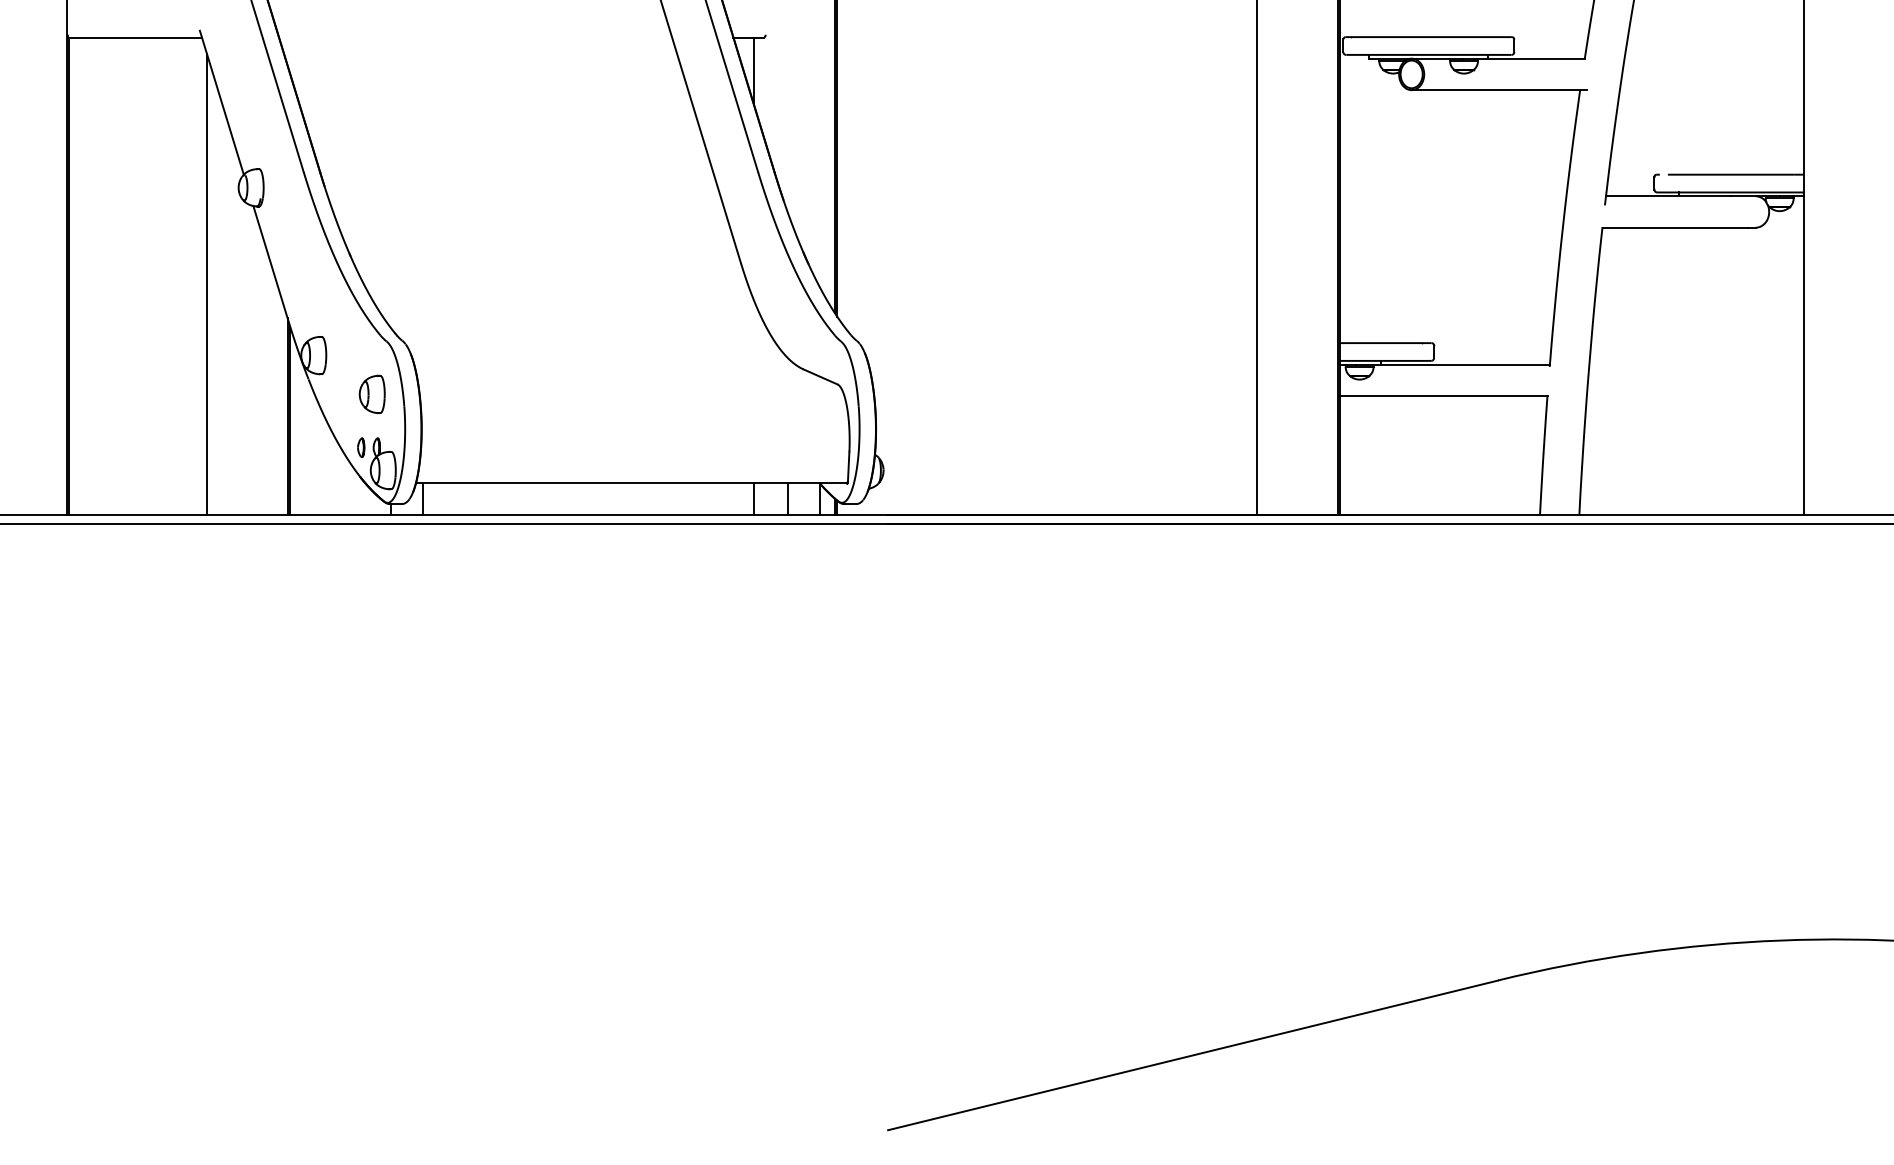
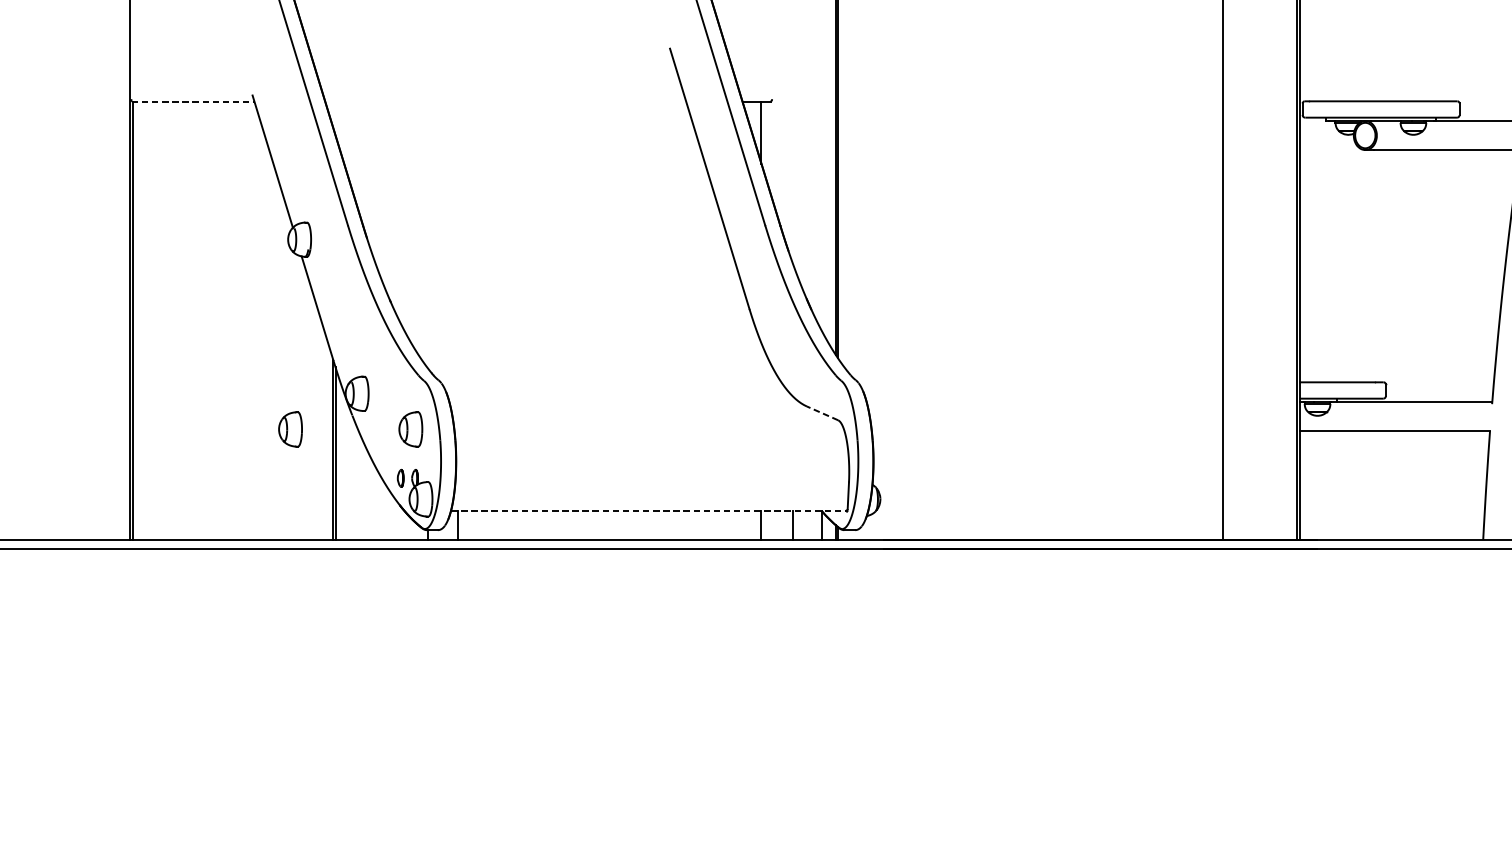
line: (135, 37) -> (193, 101), solid -> dashed
line: (206, 283) -> (258, 327), removed
line: (820, 376) -> (822, 412), solid -> dashed
part: (240, 394) -> (289, 429), added
line: (631, 483) -> (648, 511), solid -> dashed

